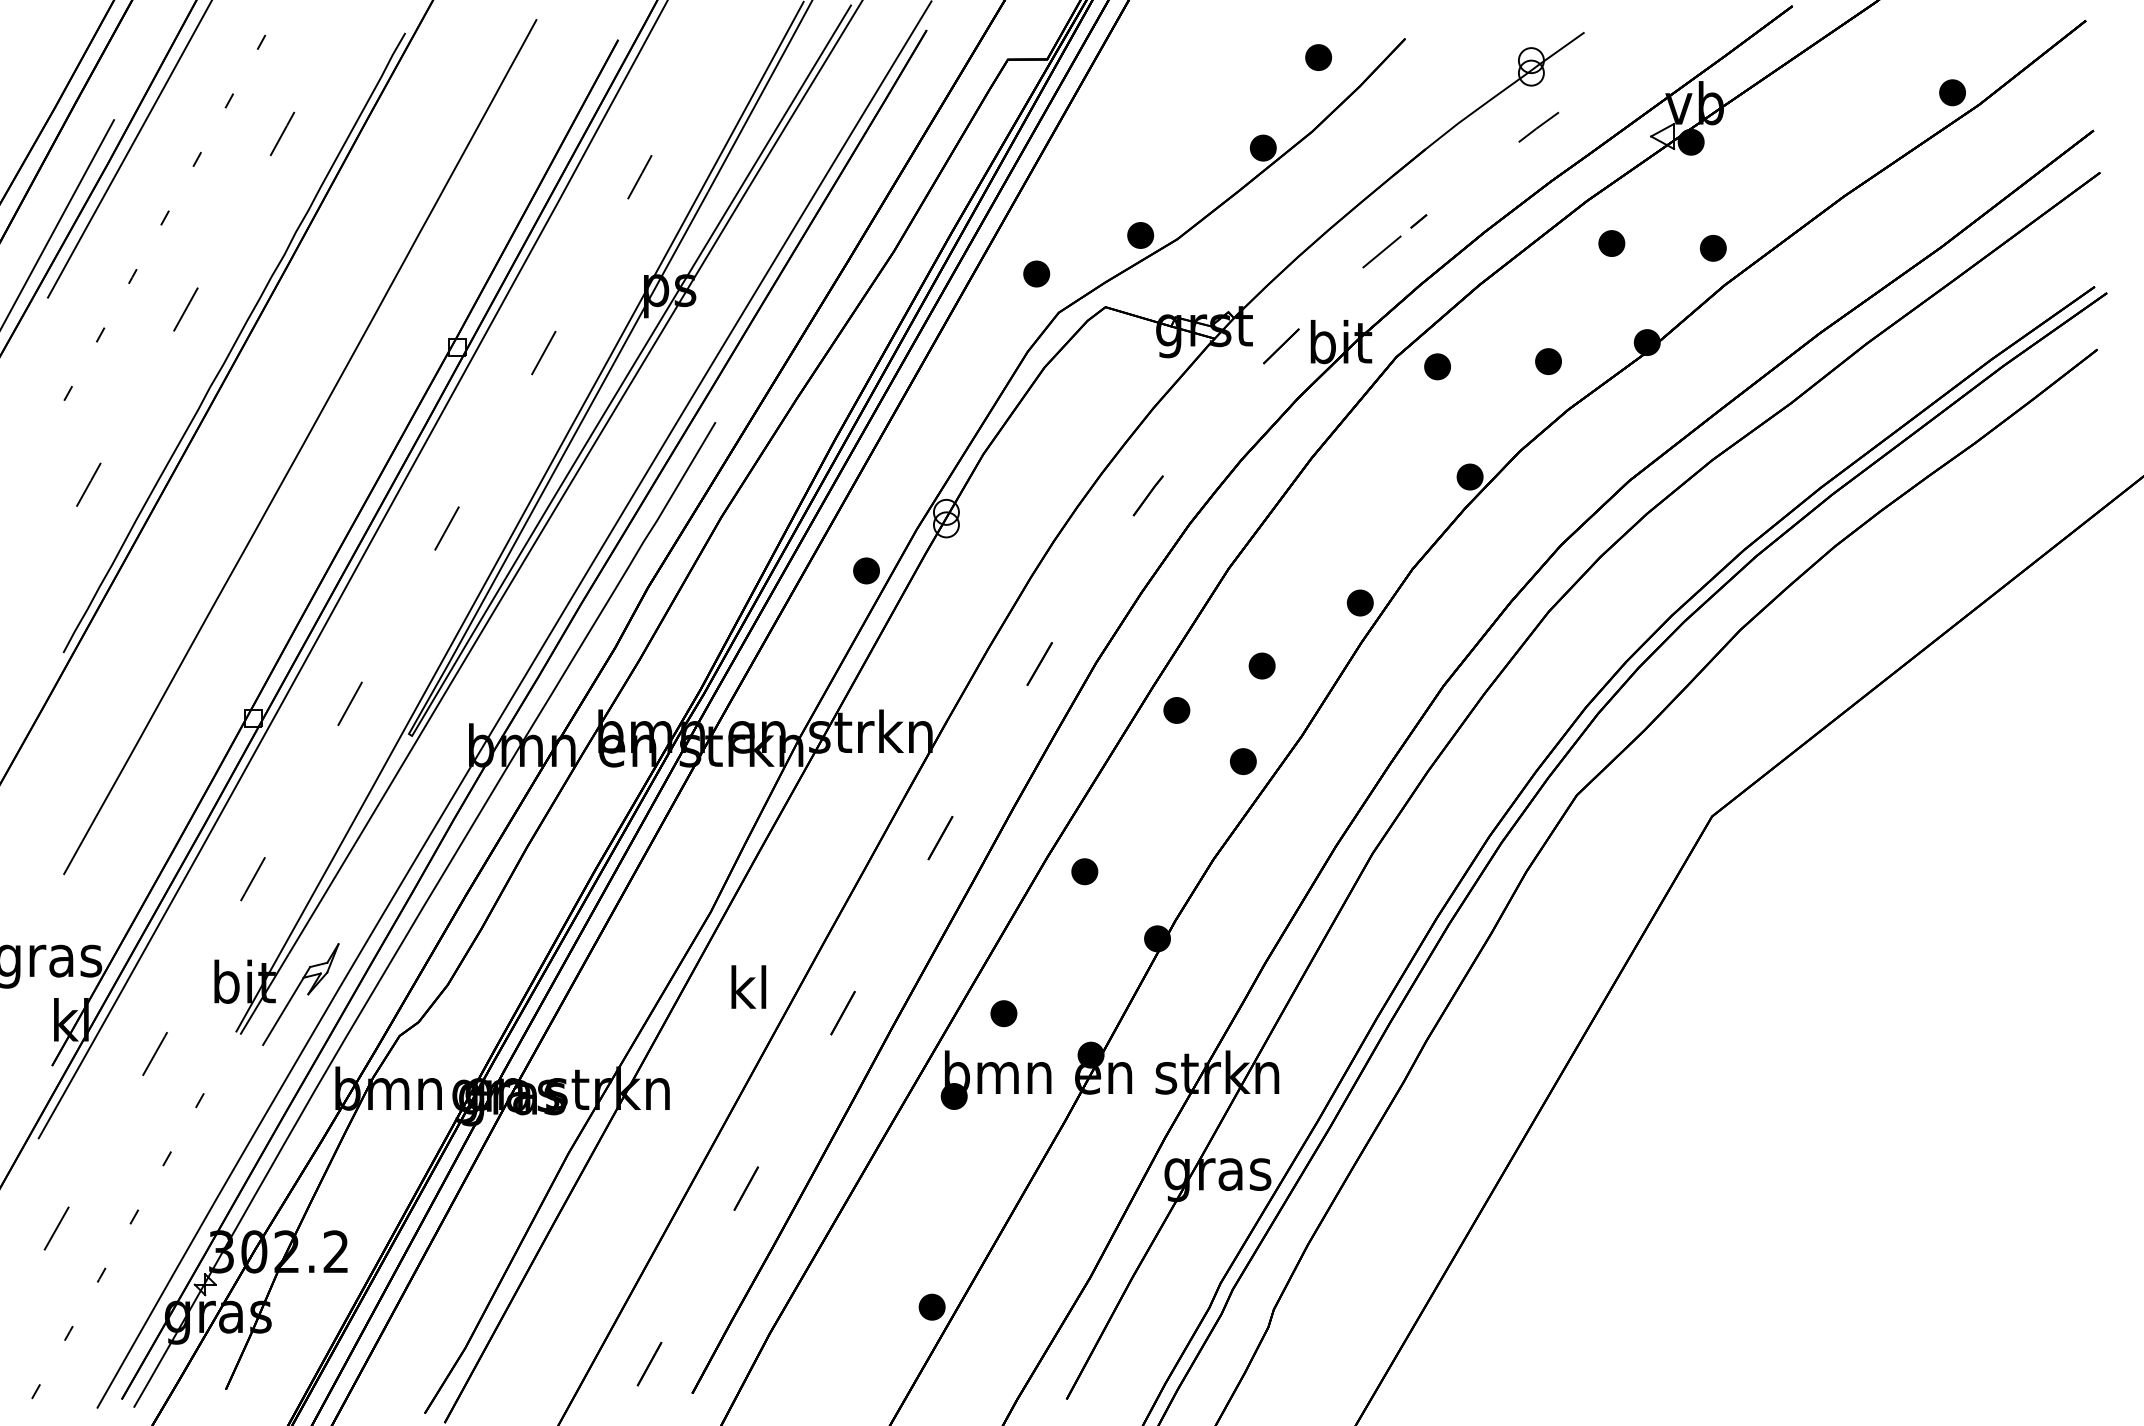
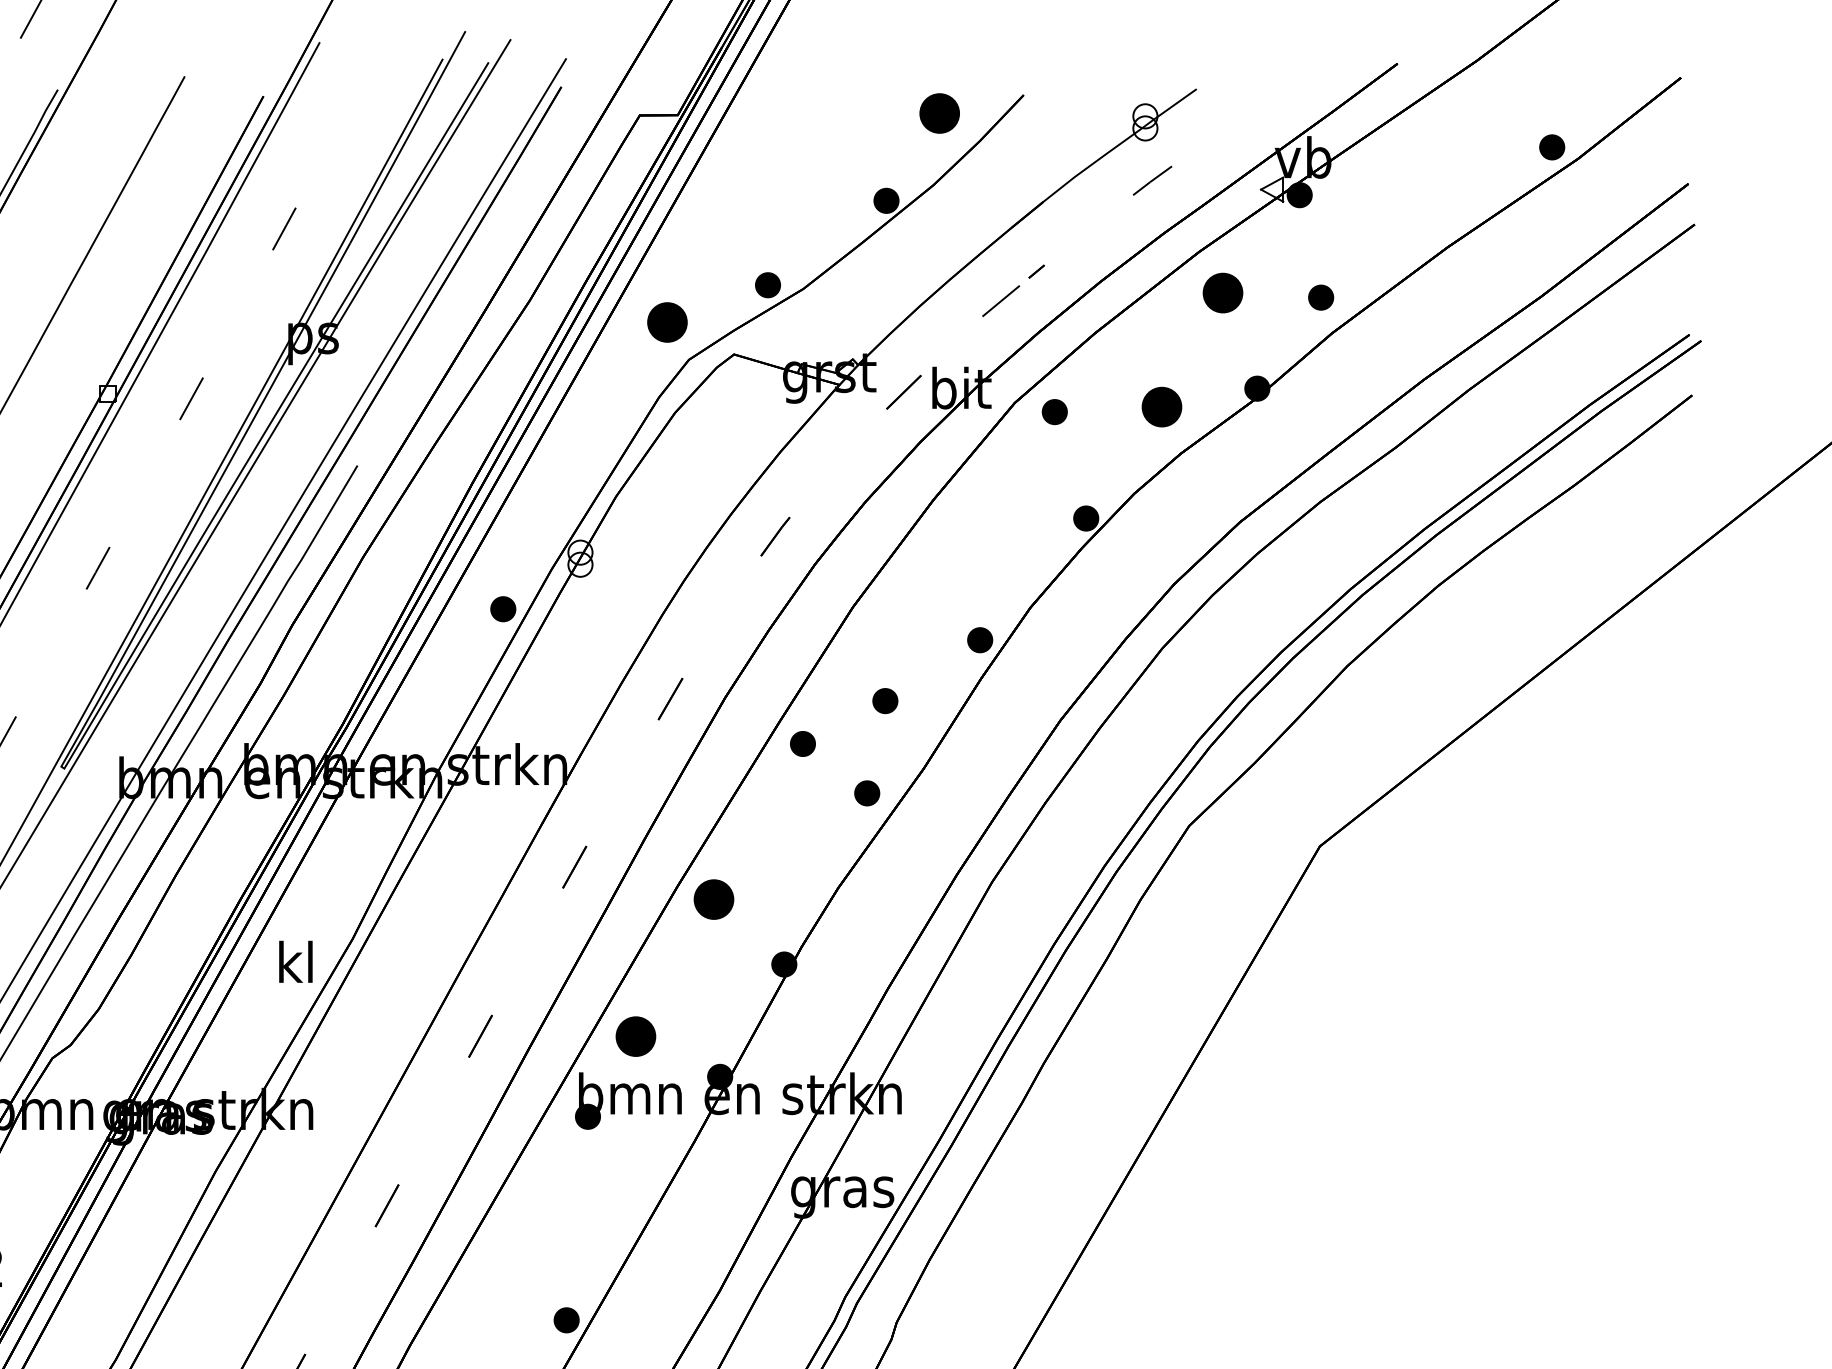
part: (1318, 57) -> (939, 113), size x1.6
part: (1611, 243) -> (1222, 292), size x1.6
part: (1036, 273) -> (667, 321), size x1.6
part: (1548, 361) -> (1161, 406), size x1.6
part: (1084, 871) -> (713, 899), size x1.6
text: (748, 986) -> (295, 961), moved
part: (1003, 1013) -> (635, 1036), size x1.6

